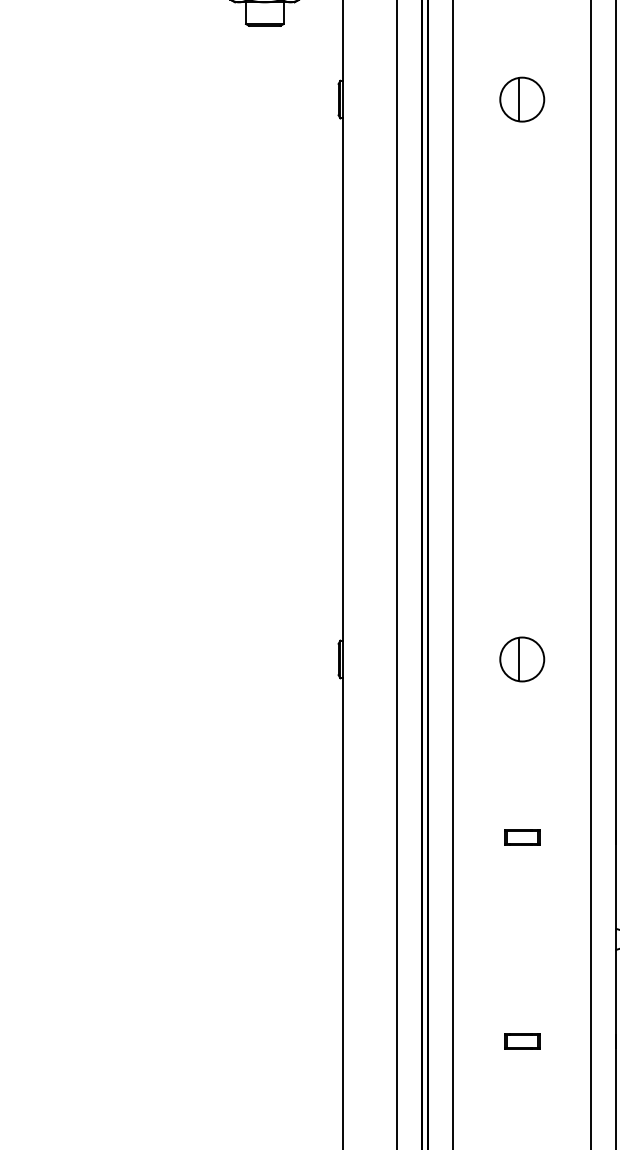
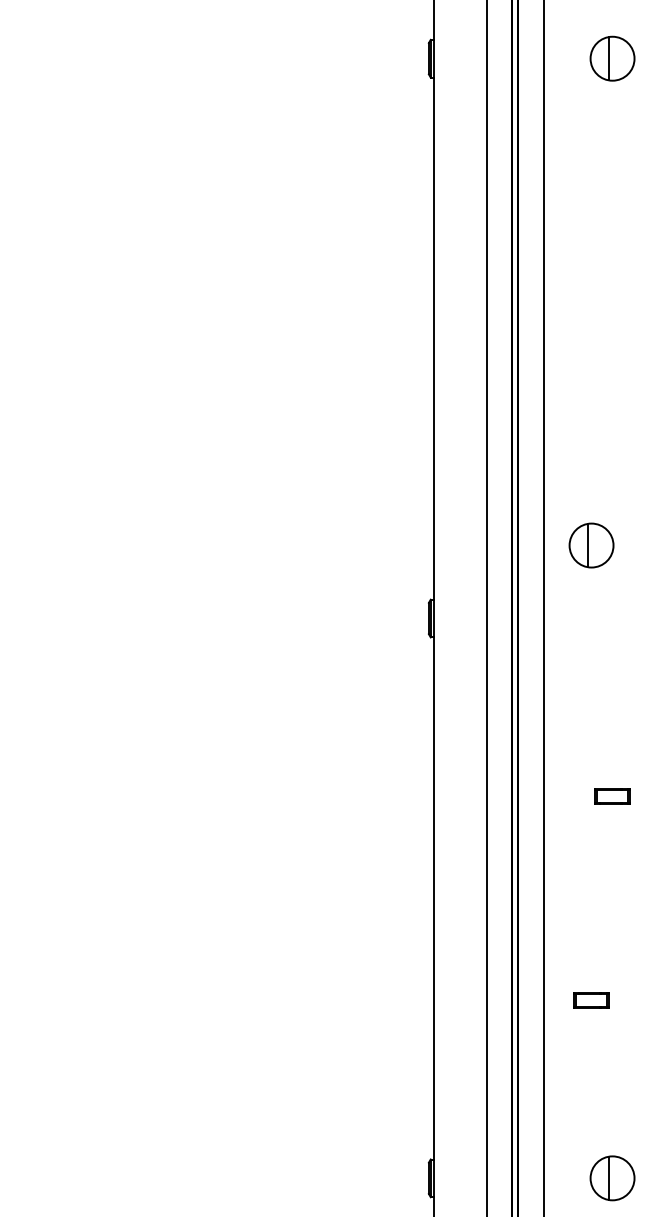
part: (522, 659) -> (591, 545), moved
part: (522, 1041) -> (591, 1000), moved

